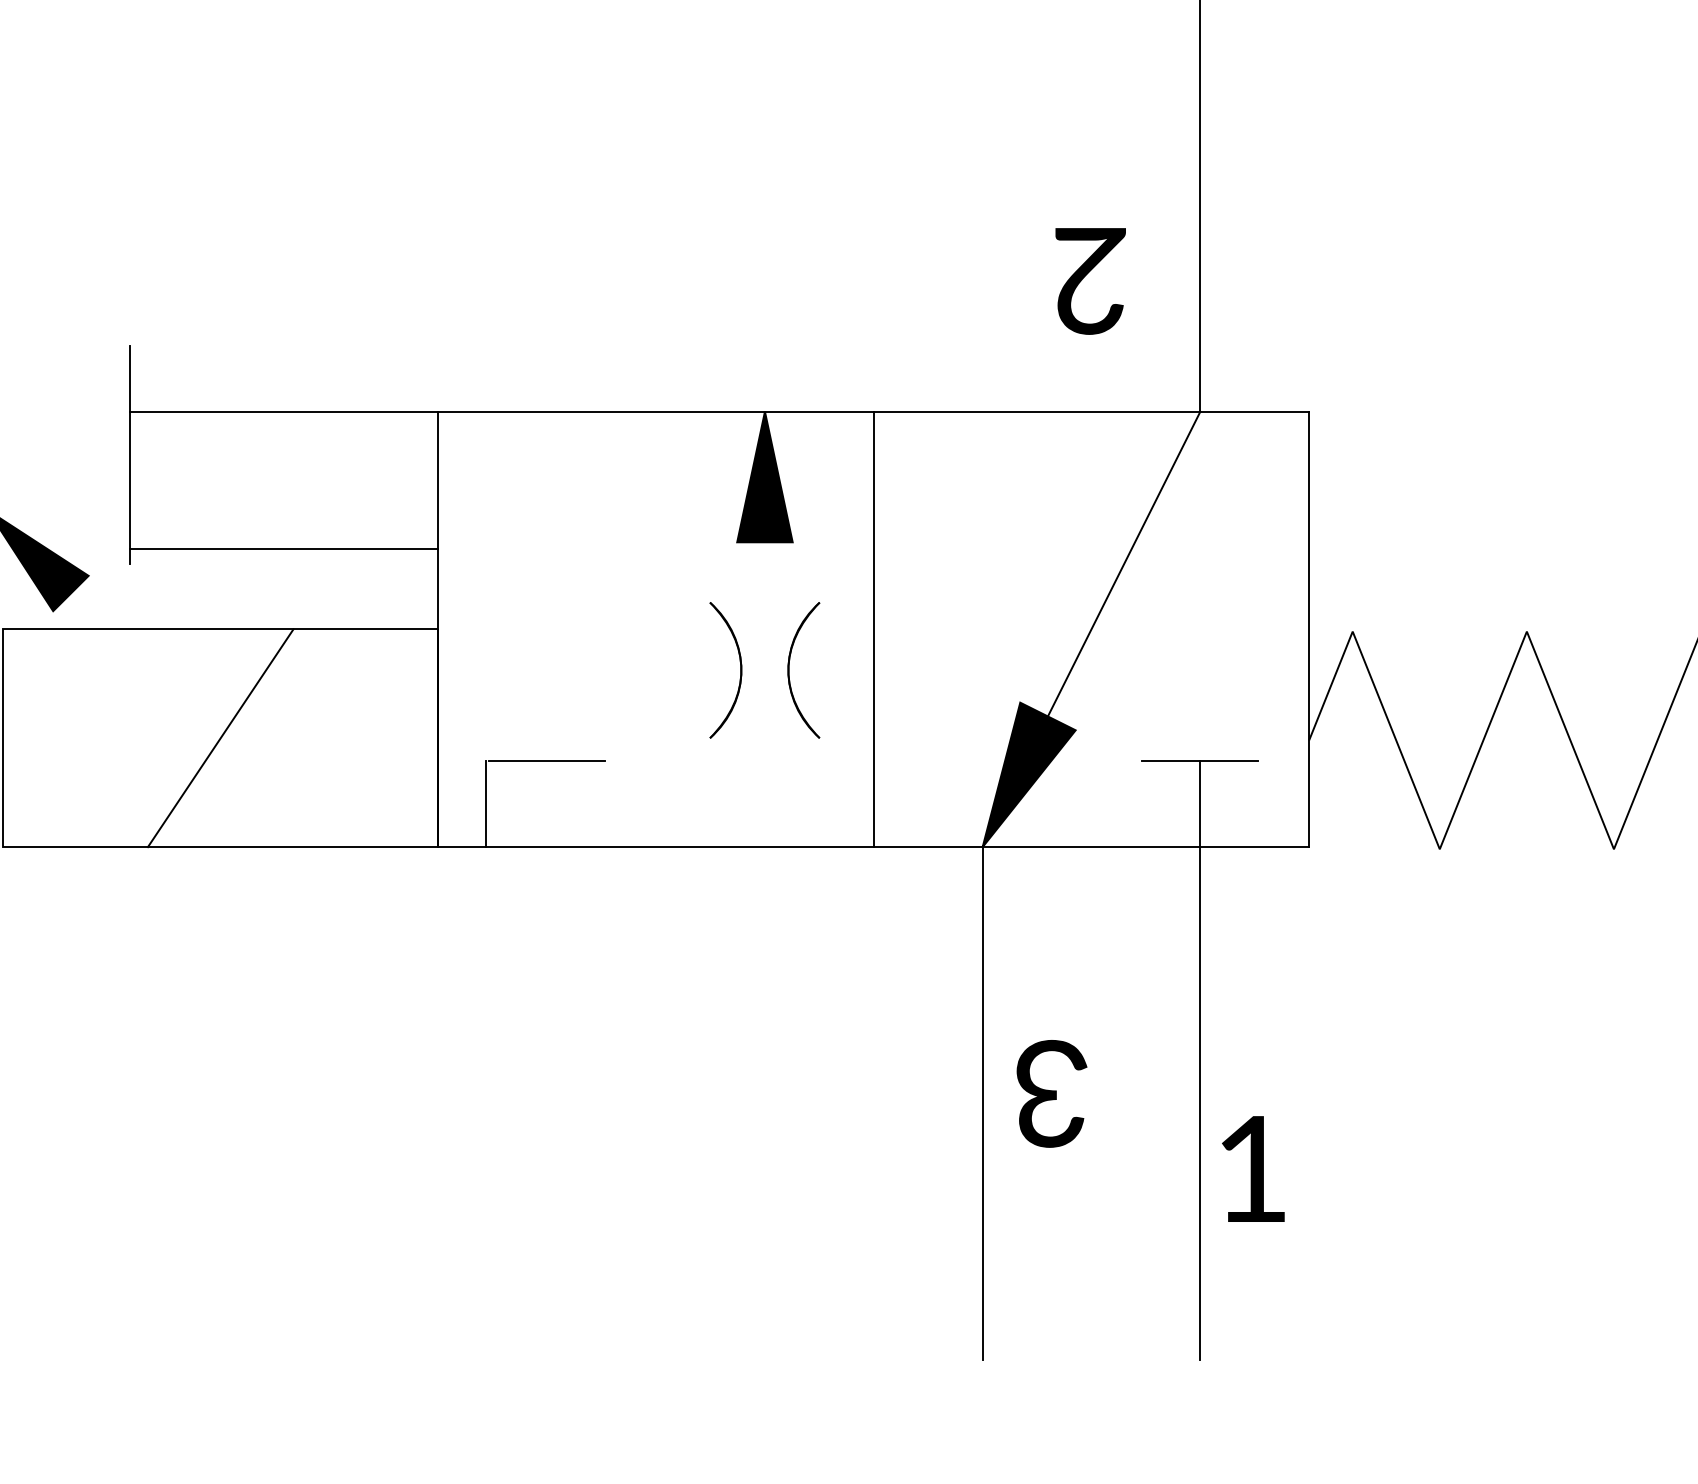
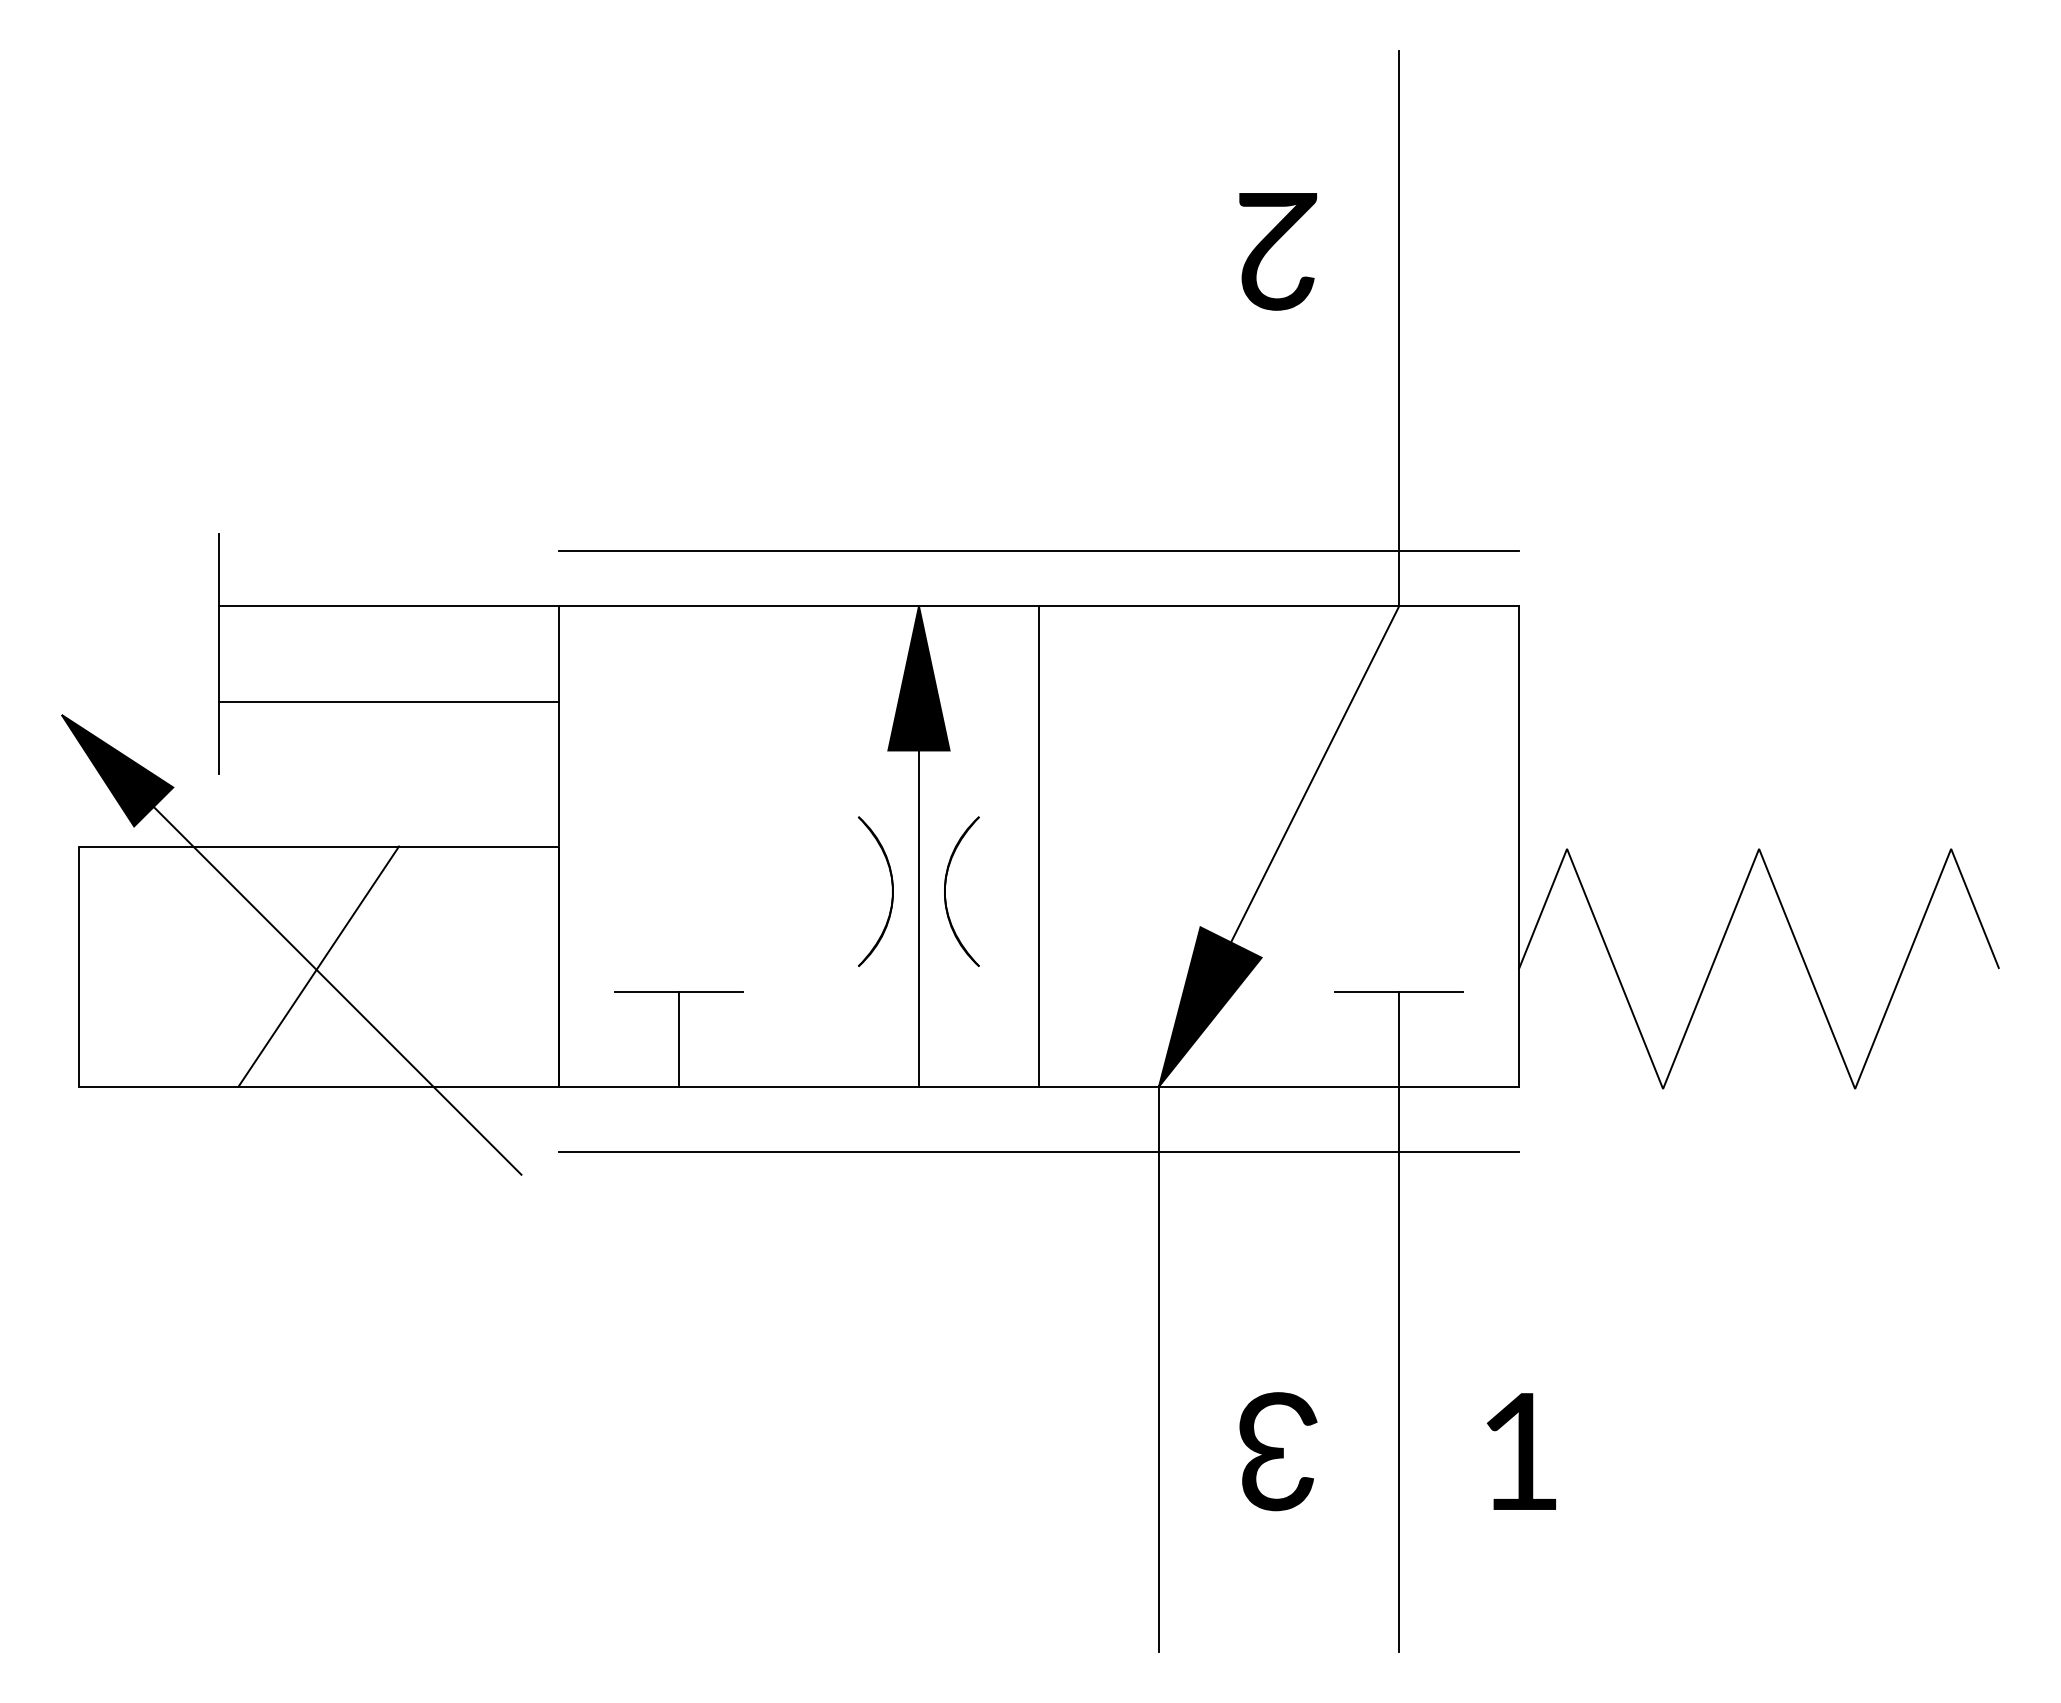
text: (1090, 281) -> (1277, 251), moved
line: (873, 361) -> (1038, 551), added
line: (283, 548) -> (388, 702), moved
line: (764, 694) -> (918, 918), added
line: (237, 759) -> (337, 990), added
line: (485, 803) -> (678, 1038), moved
line: (873, 906) -> (1038, 1151), added
text: (1052, 1093) -> (1278, 1451), moved
text: (1253, 1169) -> (1521, 1451), moved

